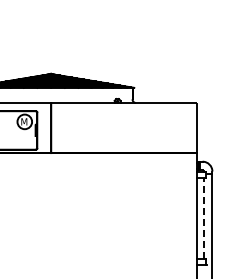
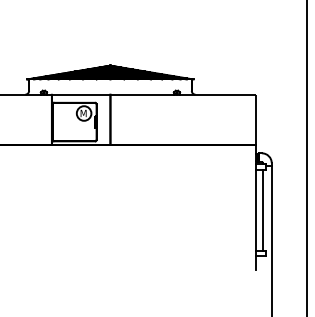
line: (204, 218) -> (263, 210), dashed -> solid

